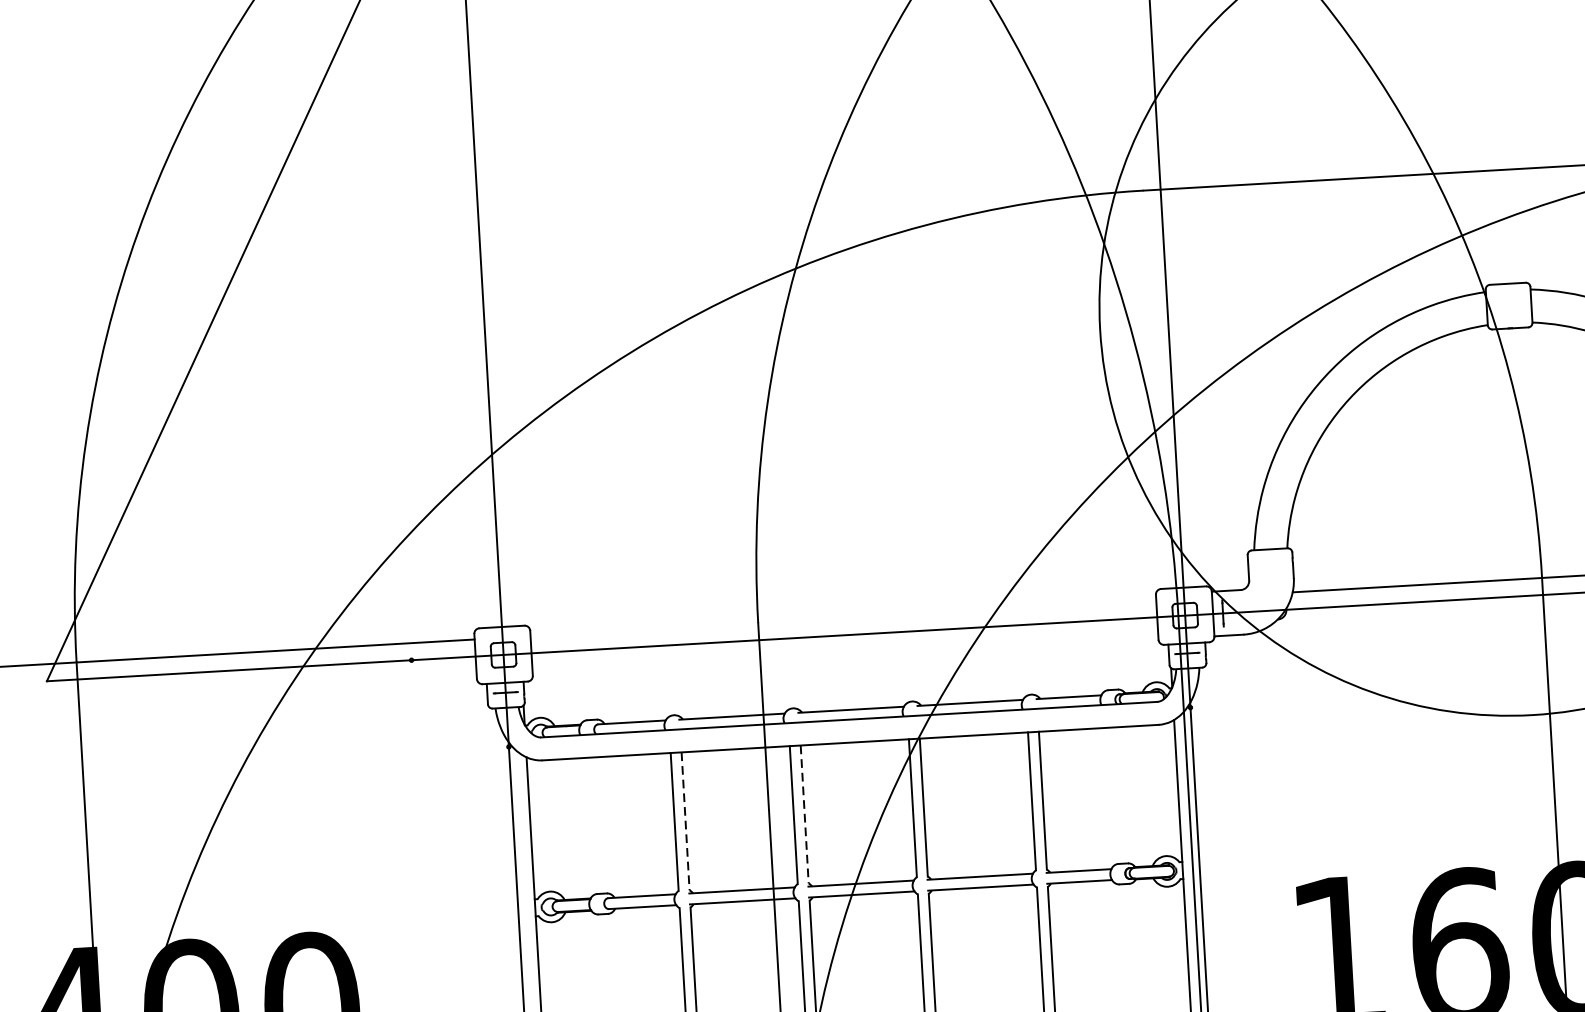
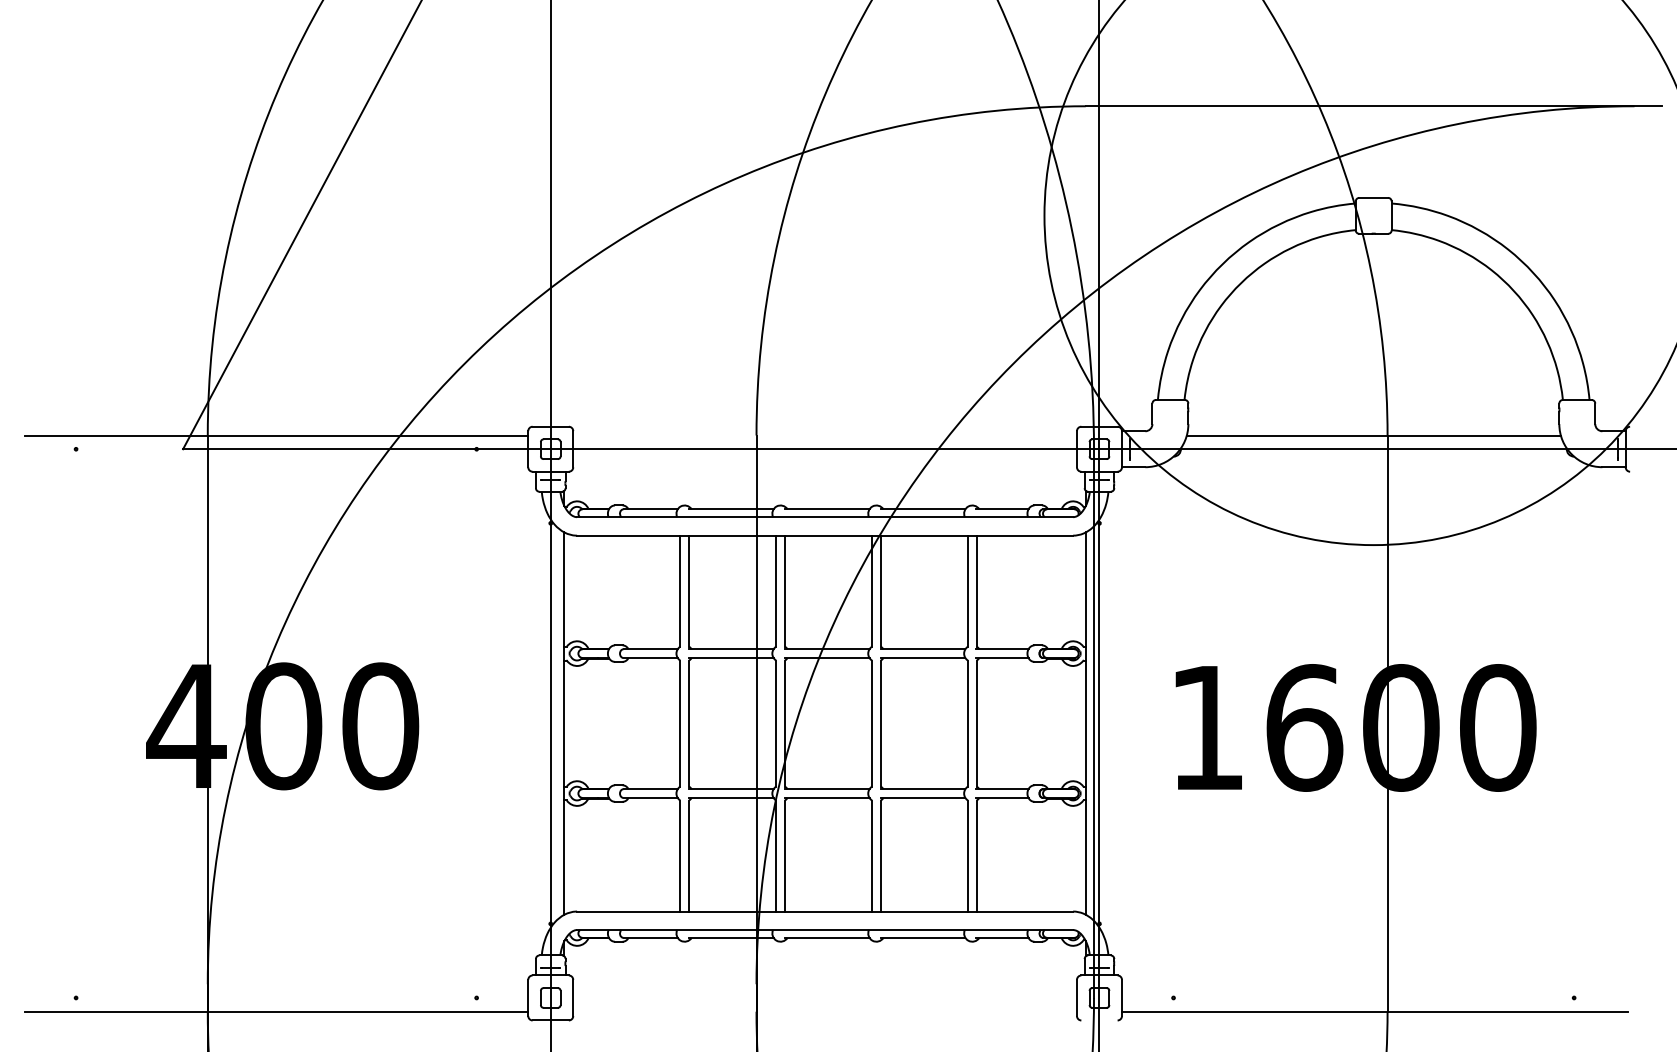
line: (804, 814) -> (784, 591), dashed -> solid
line: (686, 821) -> (689, 591), dashed -> solid

